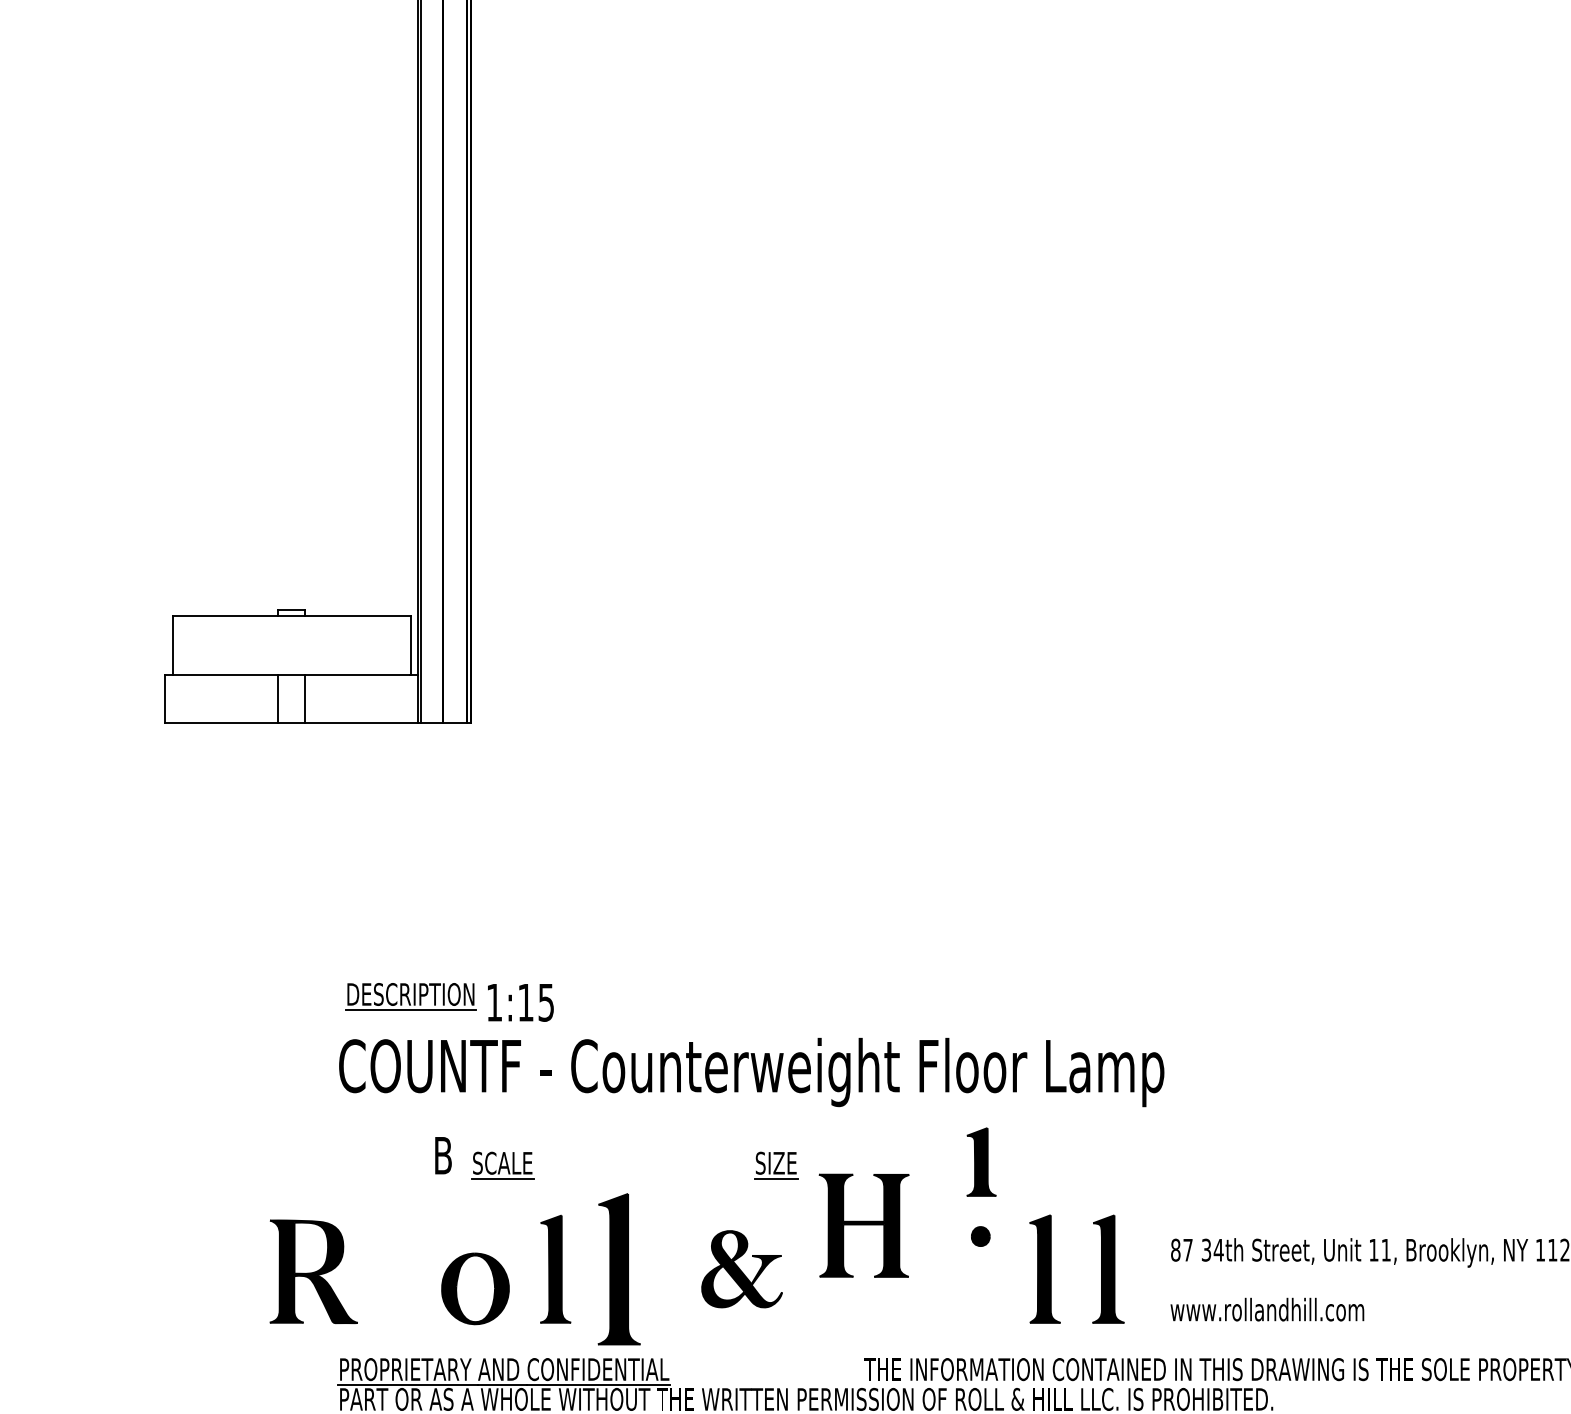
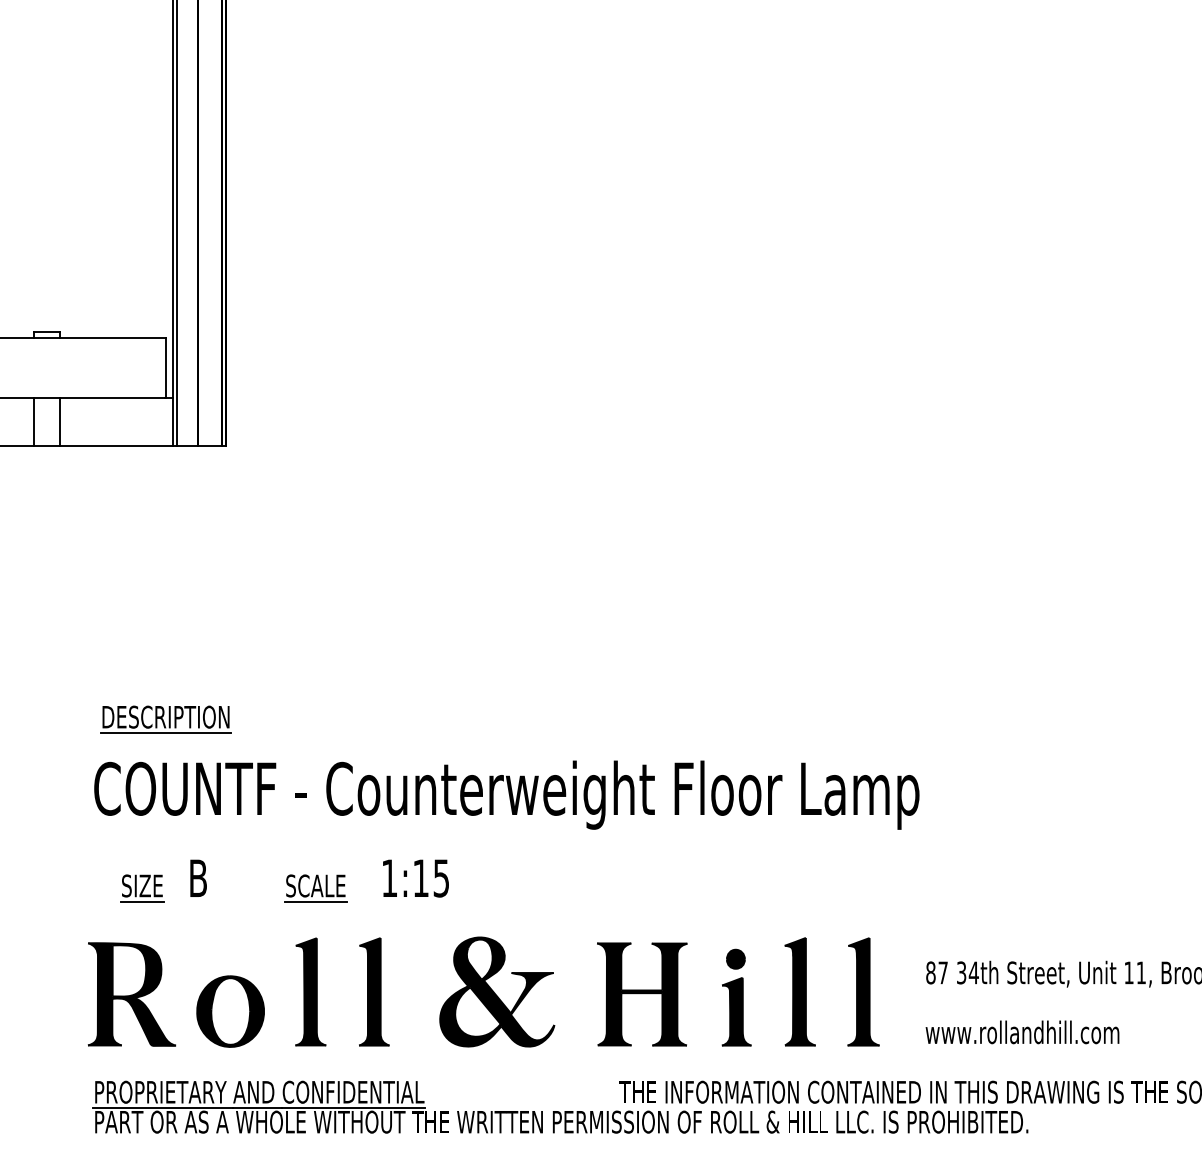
text: (520, 1002) -> (415, 878), moved
part: (981, 1161) -> (736, 1011), moved
part: (502, 1165) -> (315, 888), moved
part: (776, 1165) -> (142, 888), moved
part: (863, 1225) -> (641, 994), moved
part: (618, 1268) -> (373, 991), size x0.71
part: (741, 1268) -> (496, 991), size x1.43
part: (313, 1271) -> (131, 994), moved

